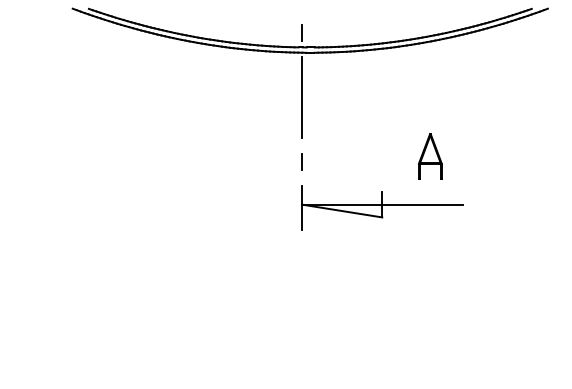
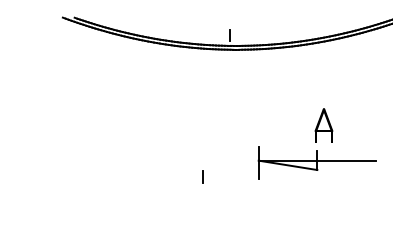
line: (301, 97) -> (229, 82), removed
line: (301, 161) -> (202, 176), moved
part: (382, 207) -> (317, 162), moved

